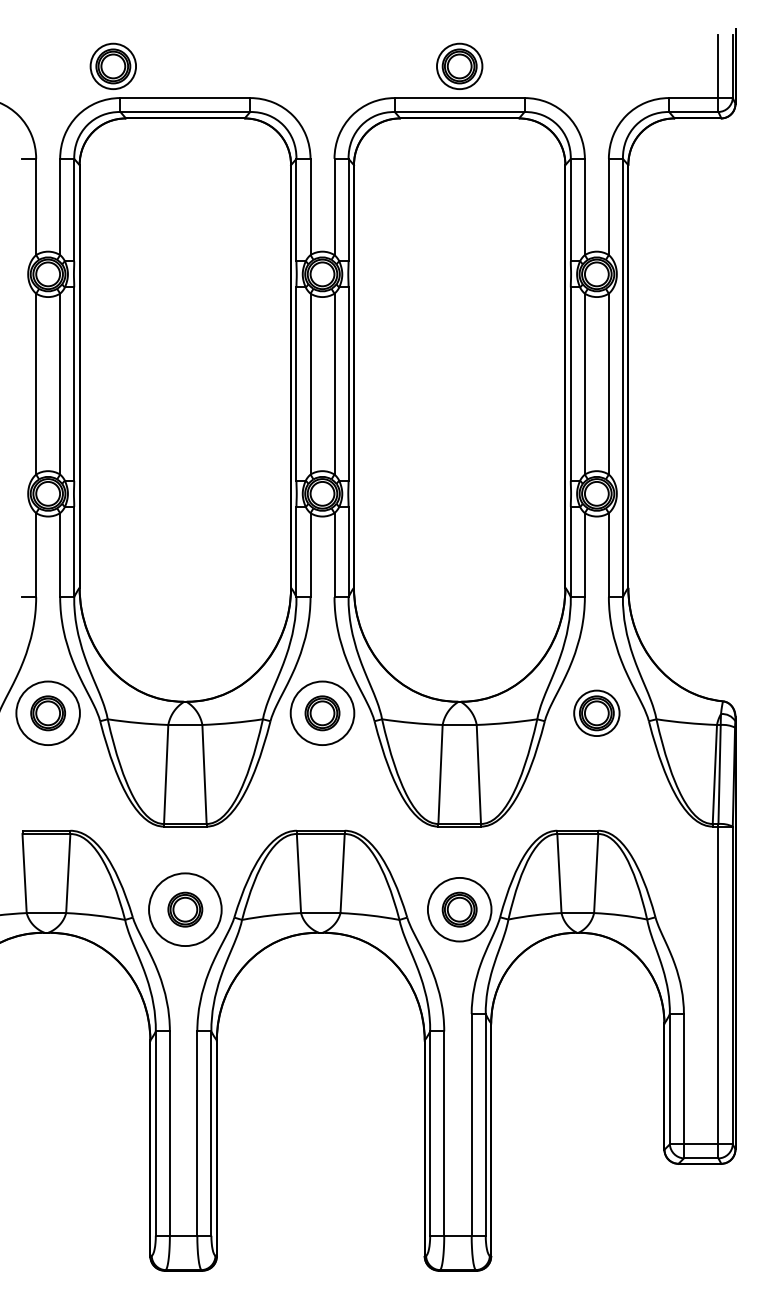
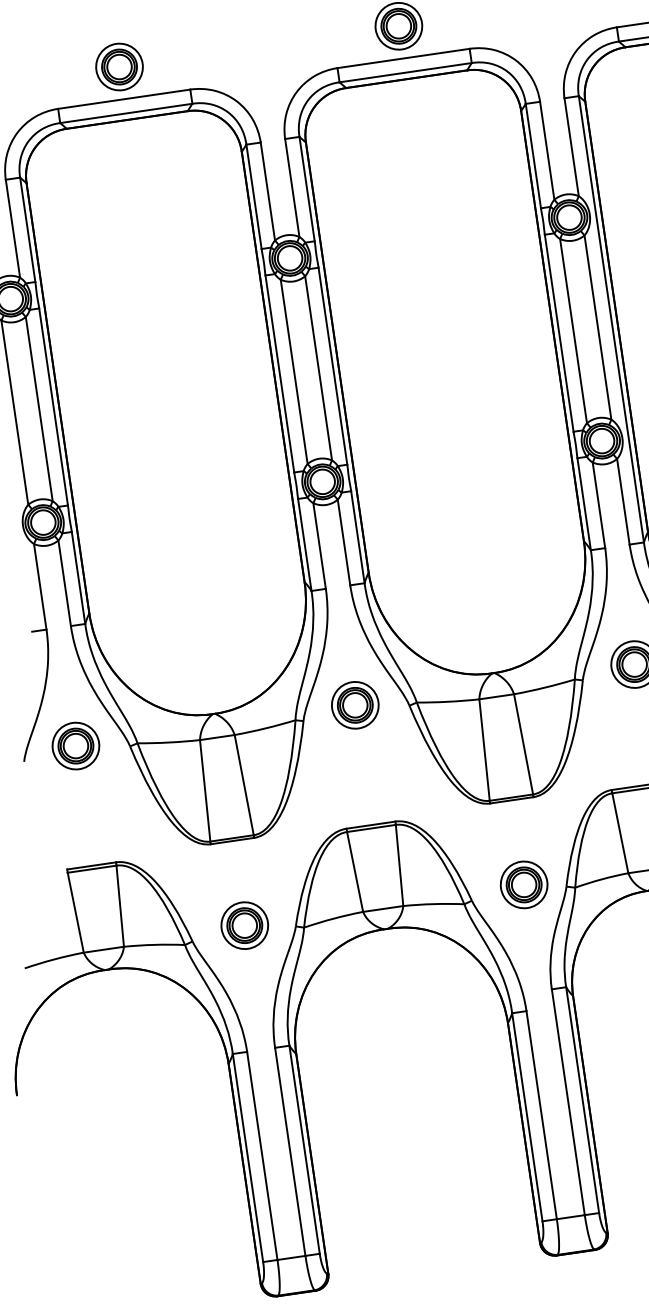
part: (112, 65) -> (118, 66), moved
circle: (47, 713) -> (75, 746), size x0.71
circle: (322, 713) -> (355, 705), size x0.71
circle: (185, 909) -> (244, 925), size x0.62
circle: (459, 909) -> (523, 884), size x0.71

